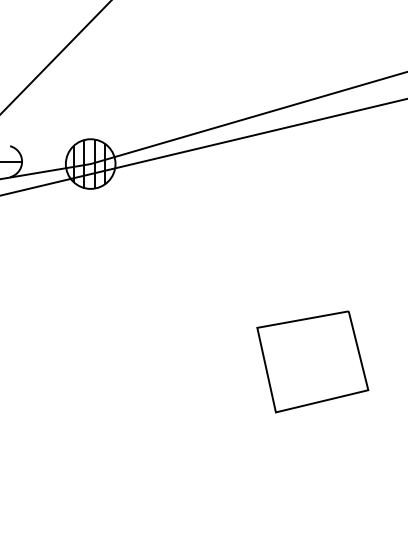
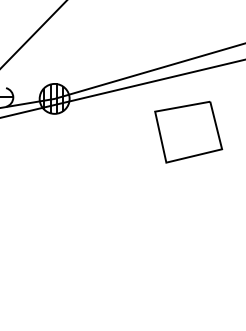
part: (312, 362) -> (188, 132), moved

